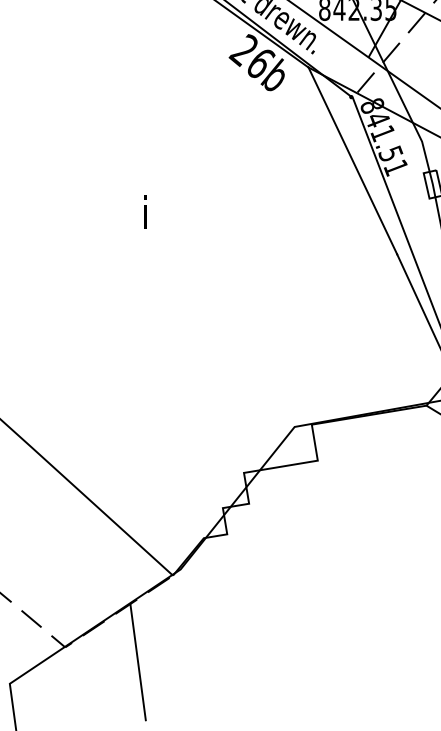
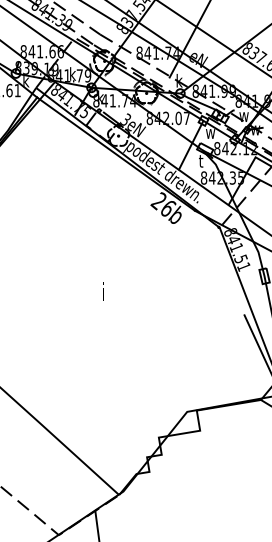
line: (352, 159) -> (219, 262), removed

